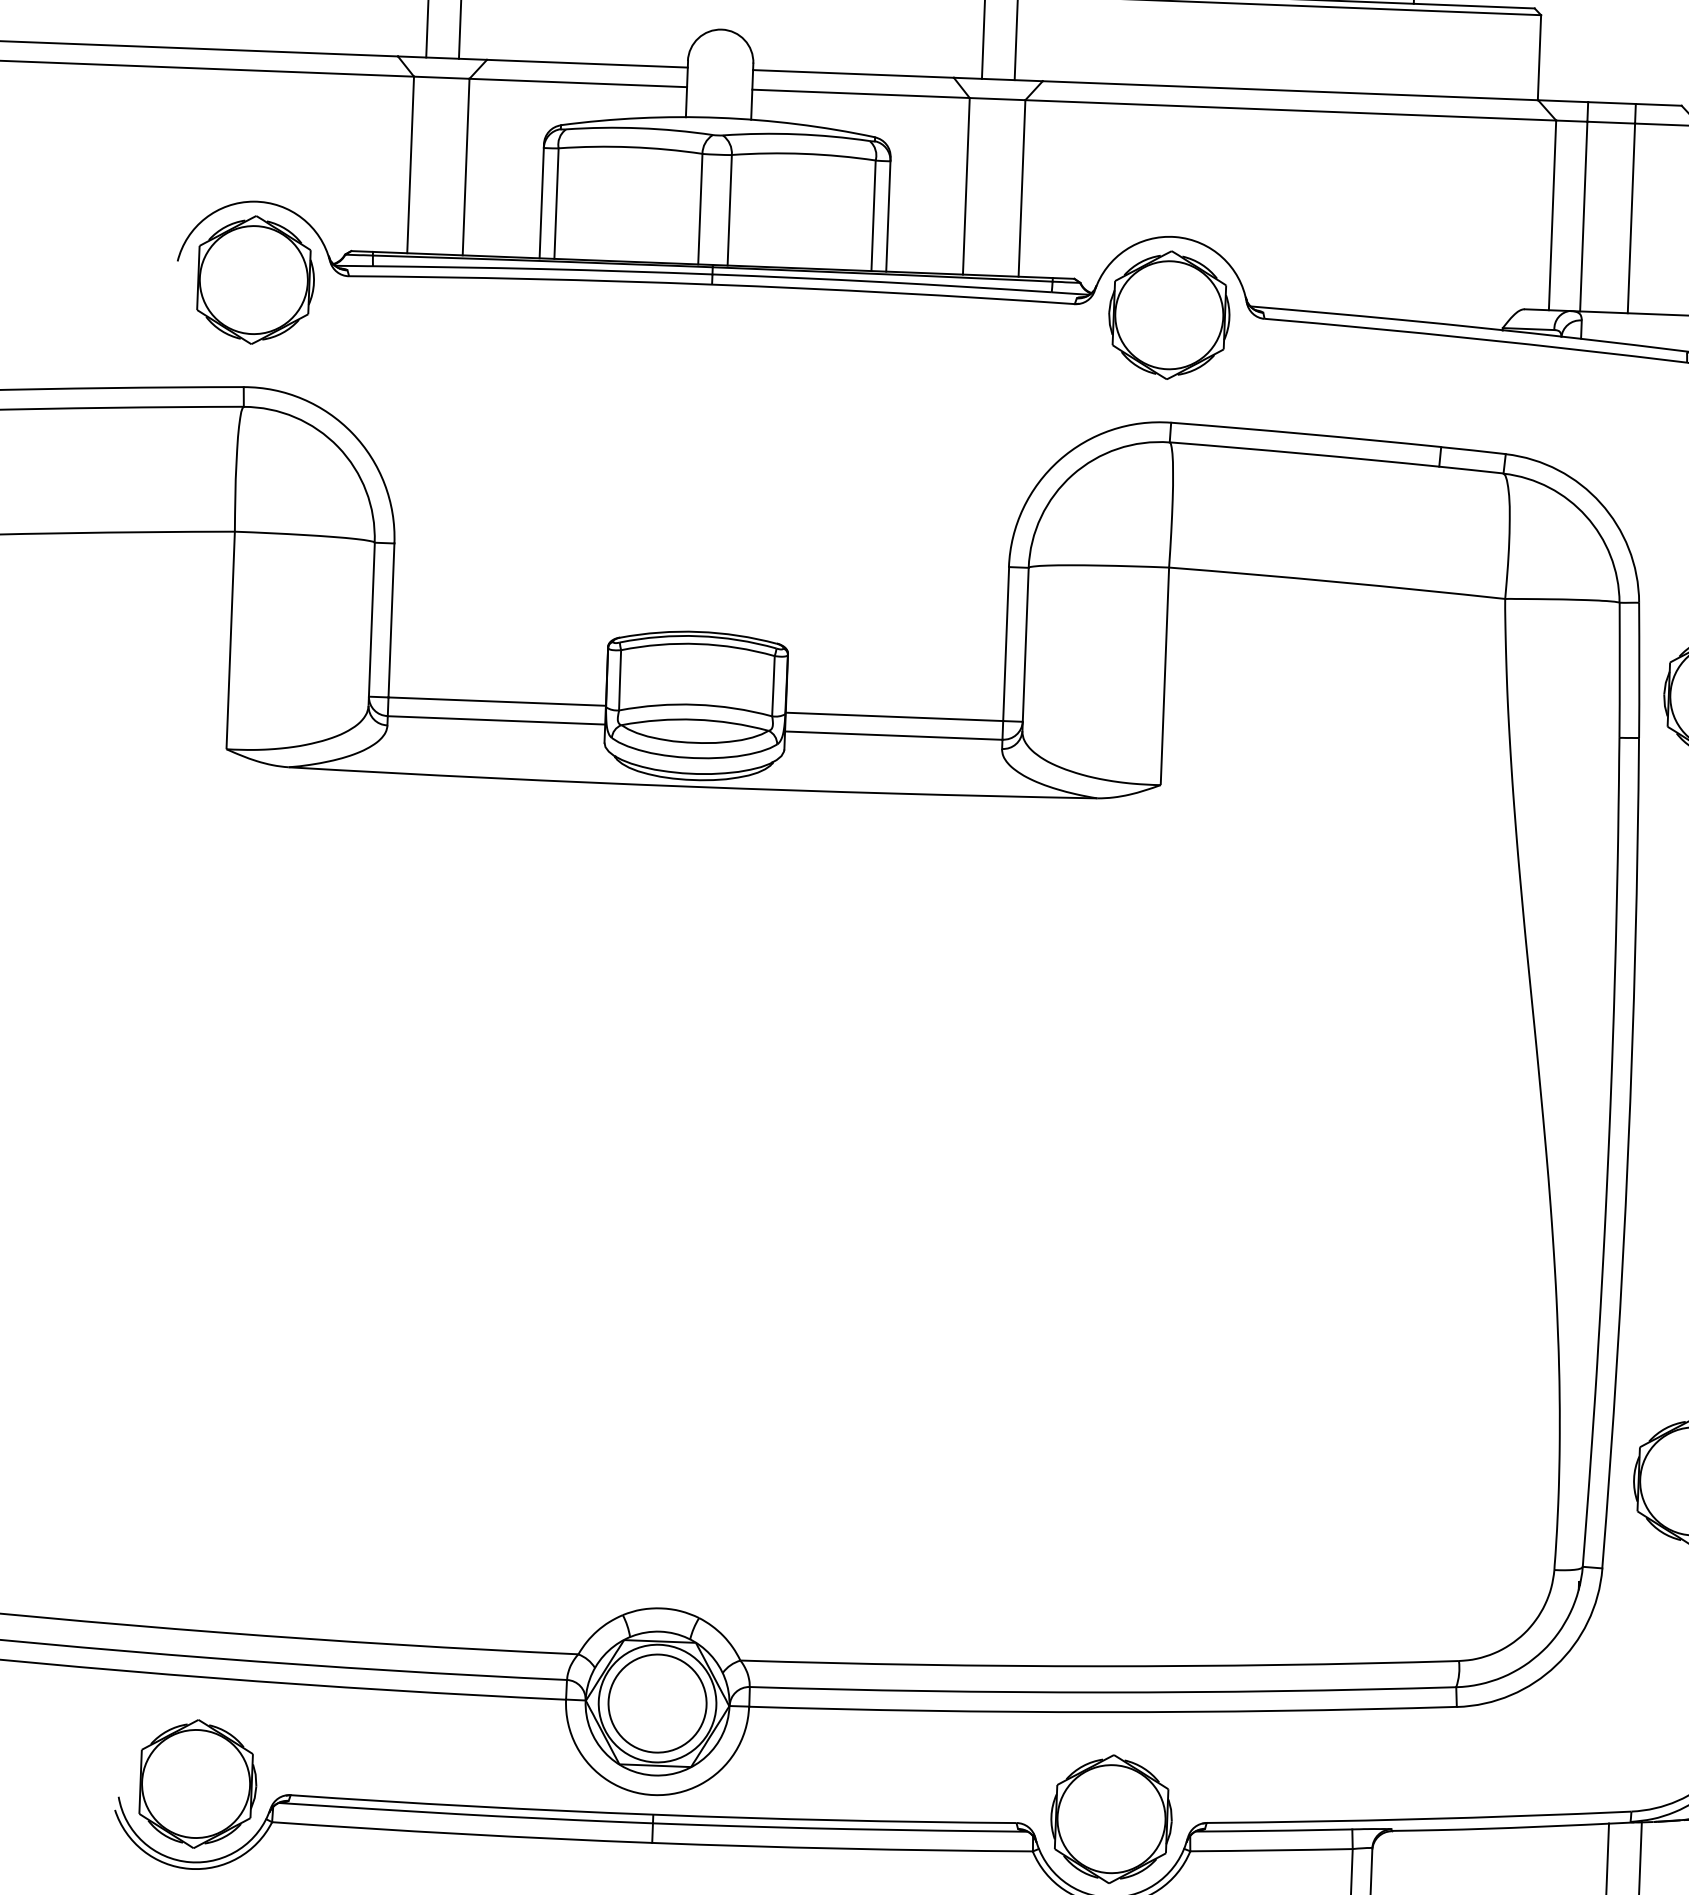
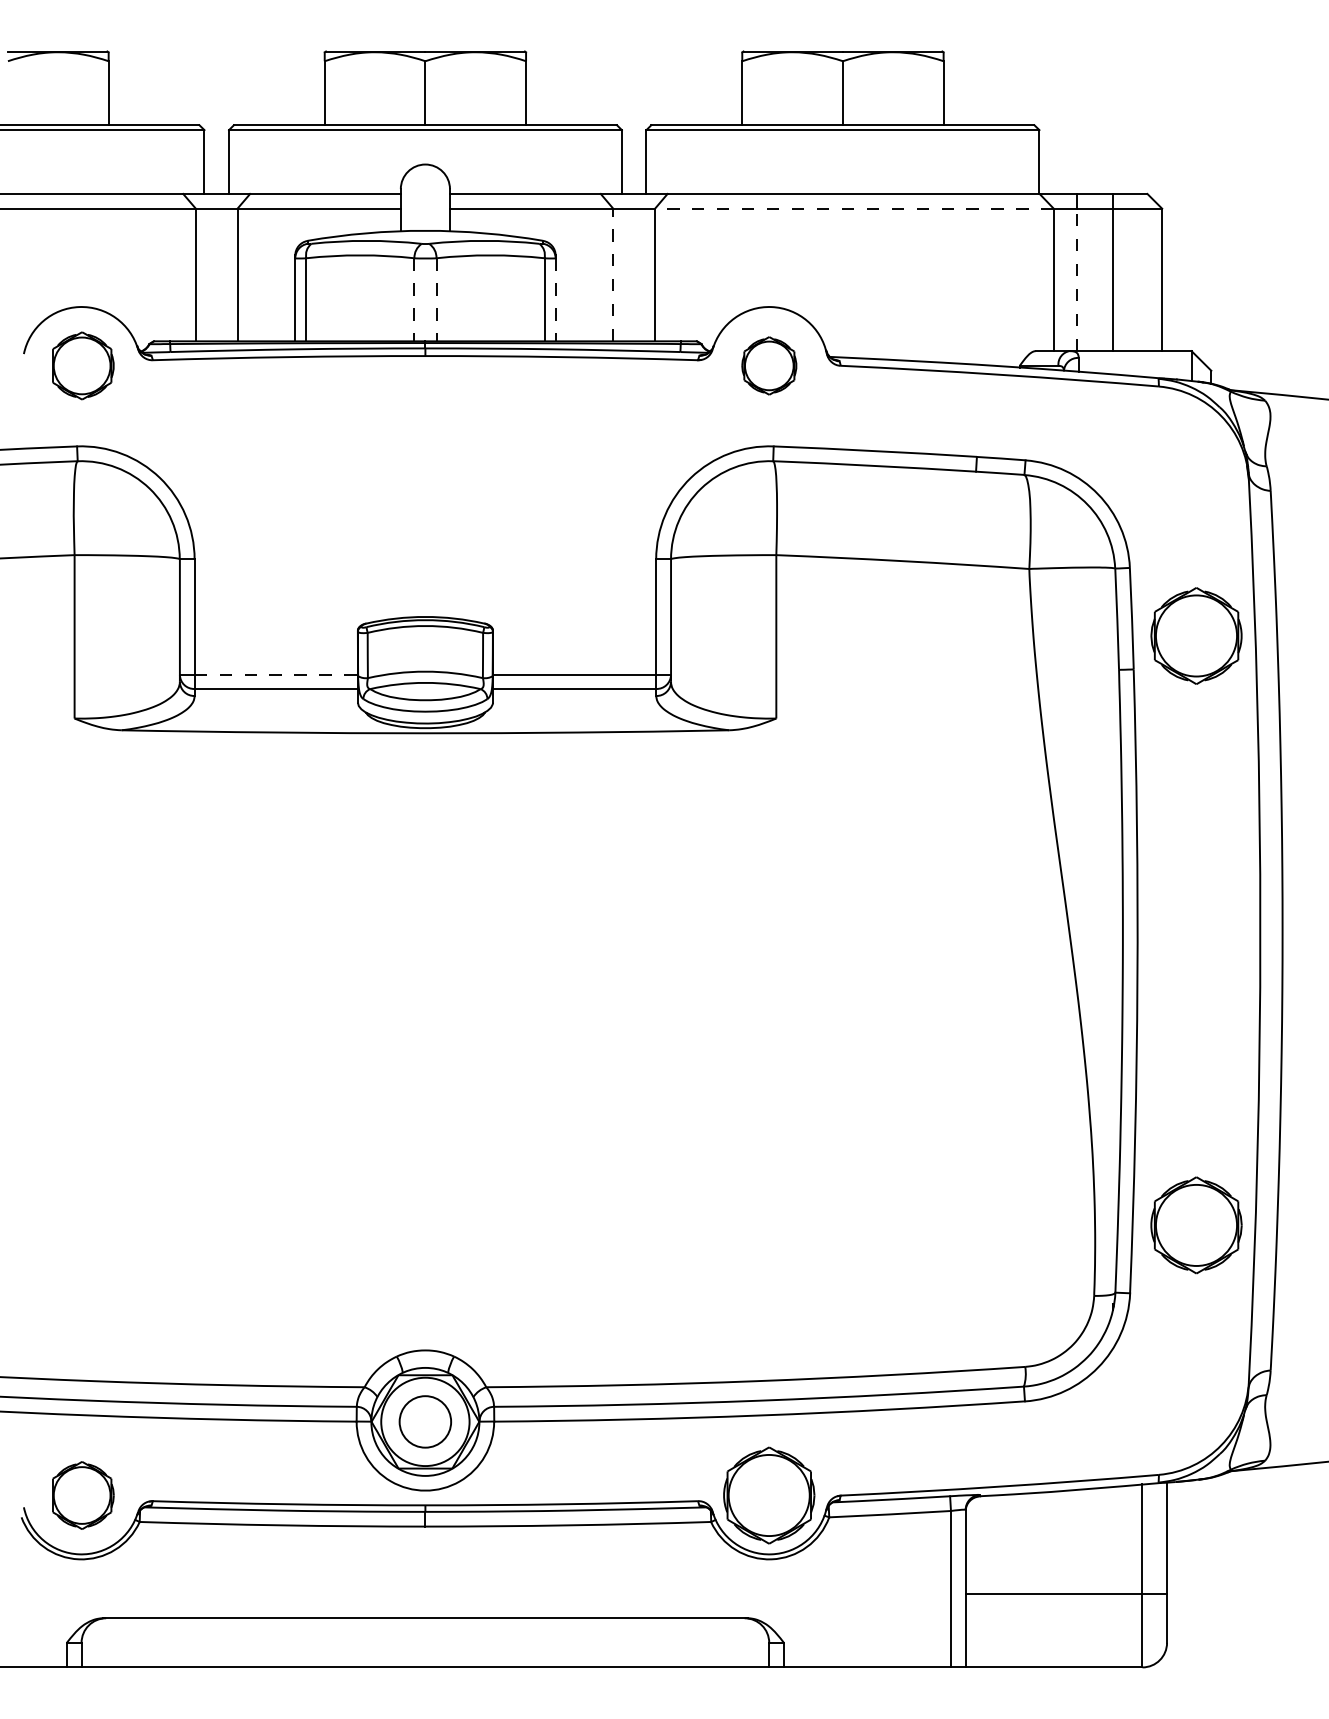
line: (1289, 110) -> (853, 208), solid -> dashed
line: (966, 185) -> (613, 274), solid -> dashed
line: (700, 210) -> (414, 300), solid -> dashed
line: (729, 211) -> (436, 300), solid -> dashed
line: (1584, 216) -> (1077, 279), solid -> dashed
line: (888, 217) -> (555, 300), solid -> dashed
part: (256, 279) -> (83, 365), size x0.7
part: (1169, 314) -> (769, 365), size x0.6
line: (497, 702) -> (276, 675), solid -> dashed
circle: (657, 1703) -> (425, 1421), size x0.7
part: (198, 1784) -> (83, 1495), size x0.7

